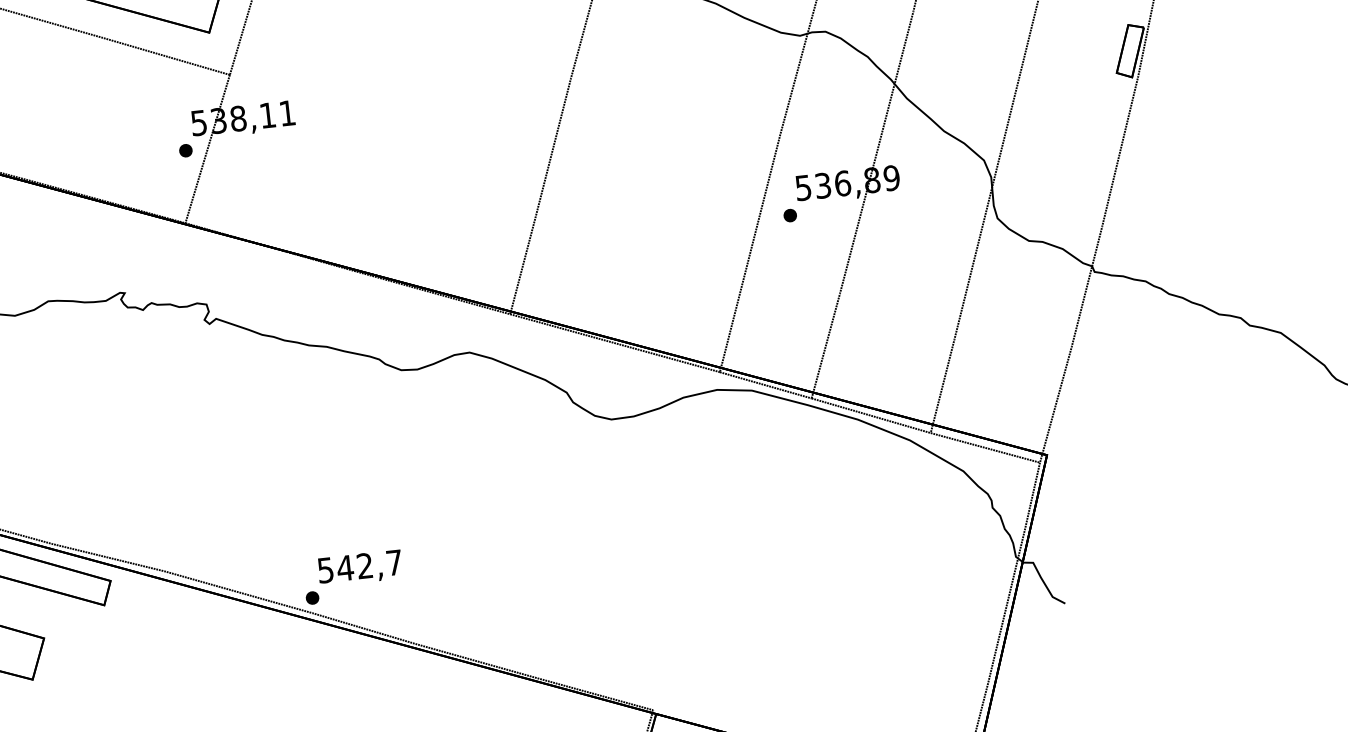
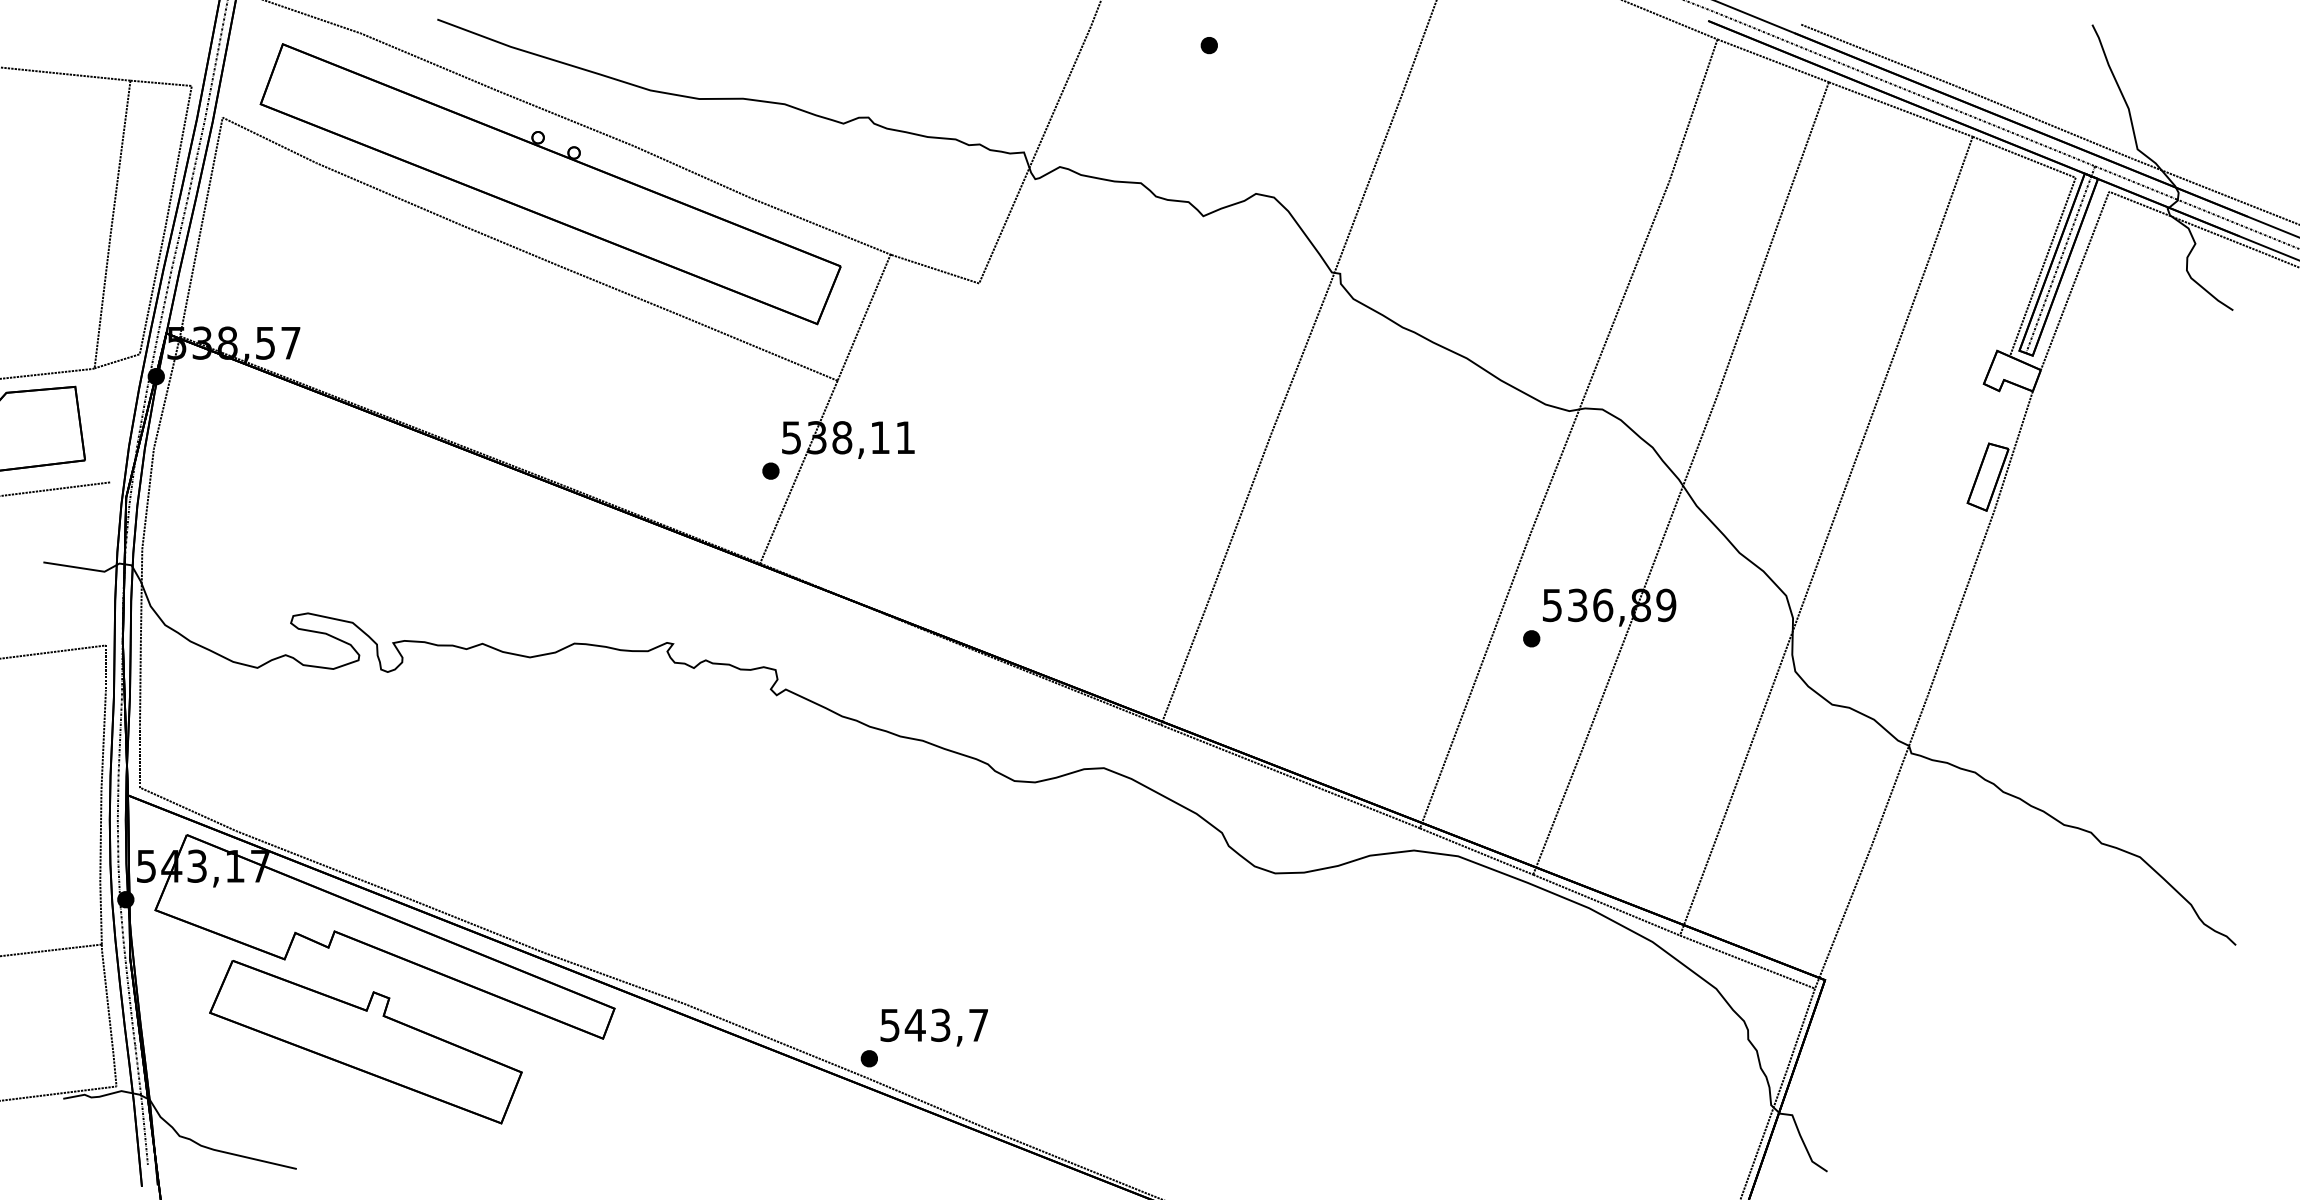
text: (364, 566) -> (940, 1025), 542,7 -> 543,7

